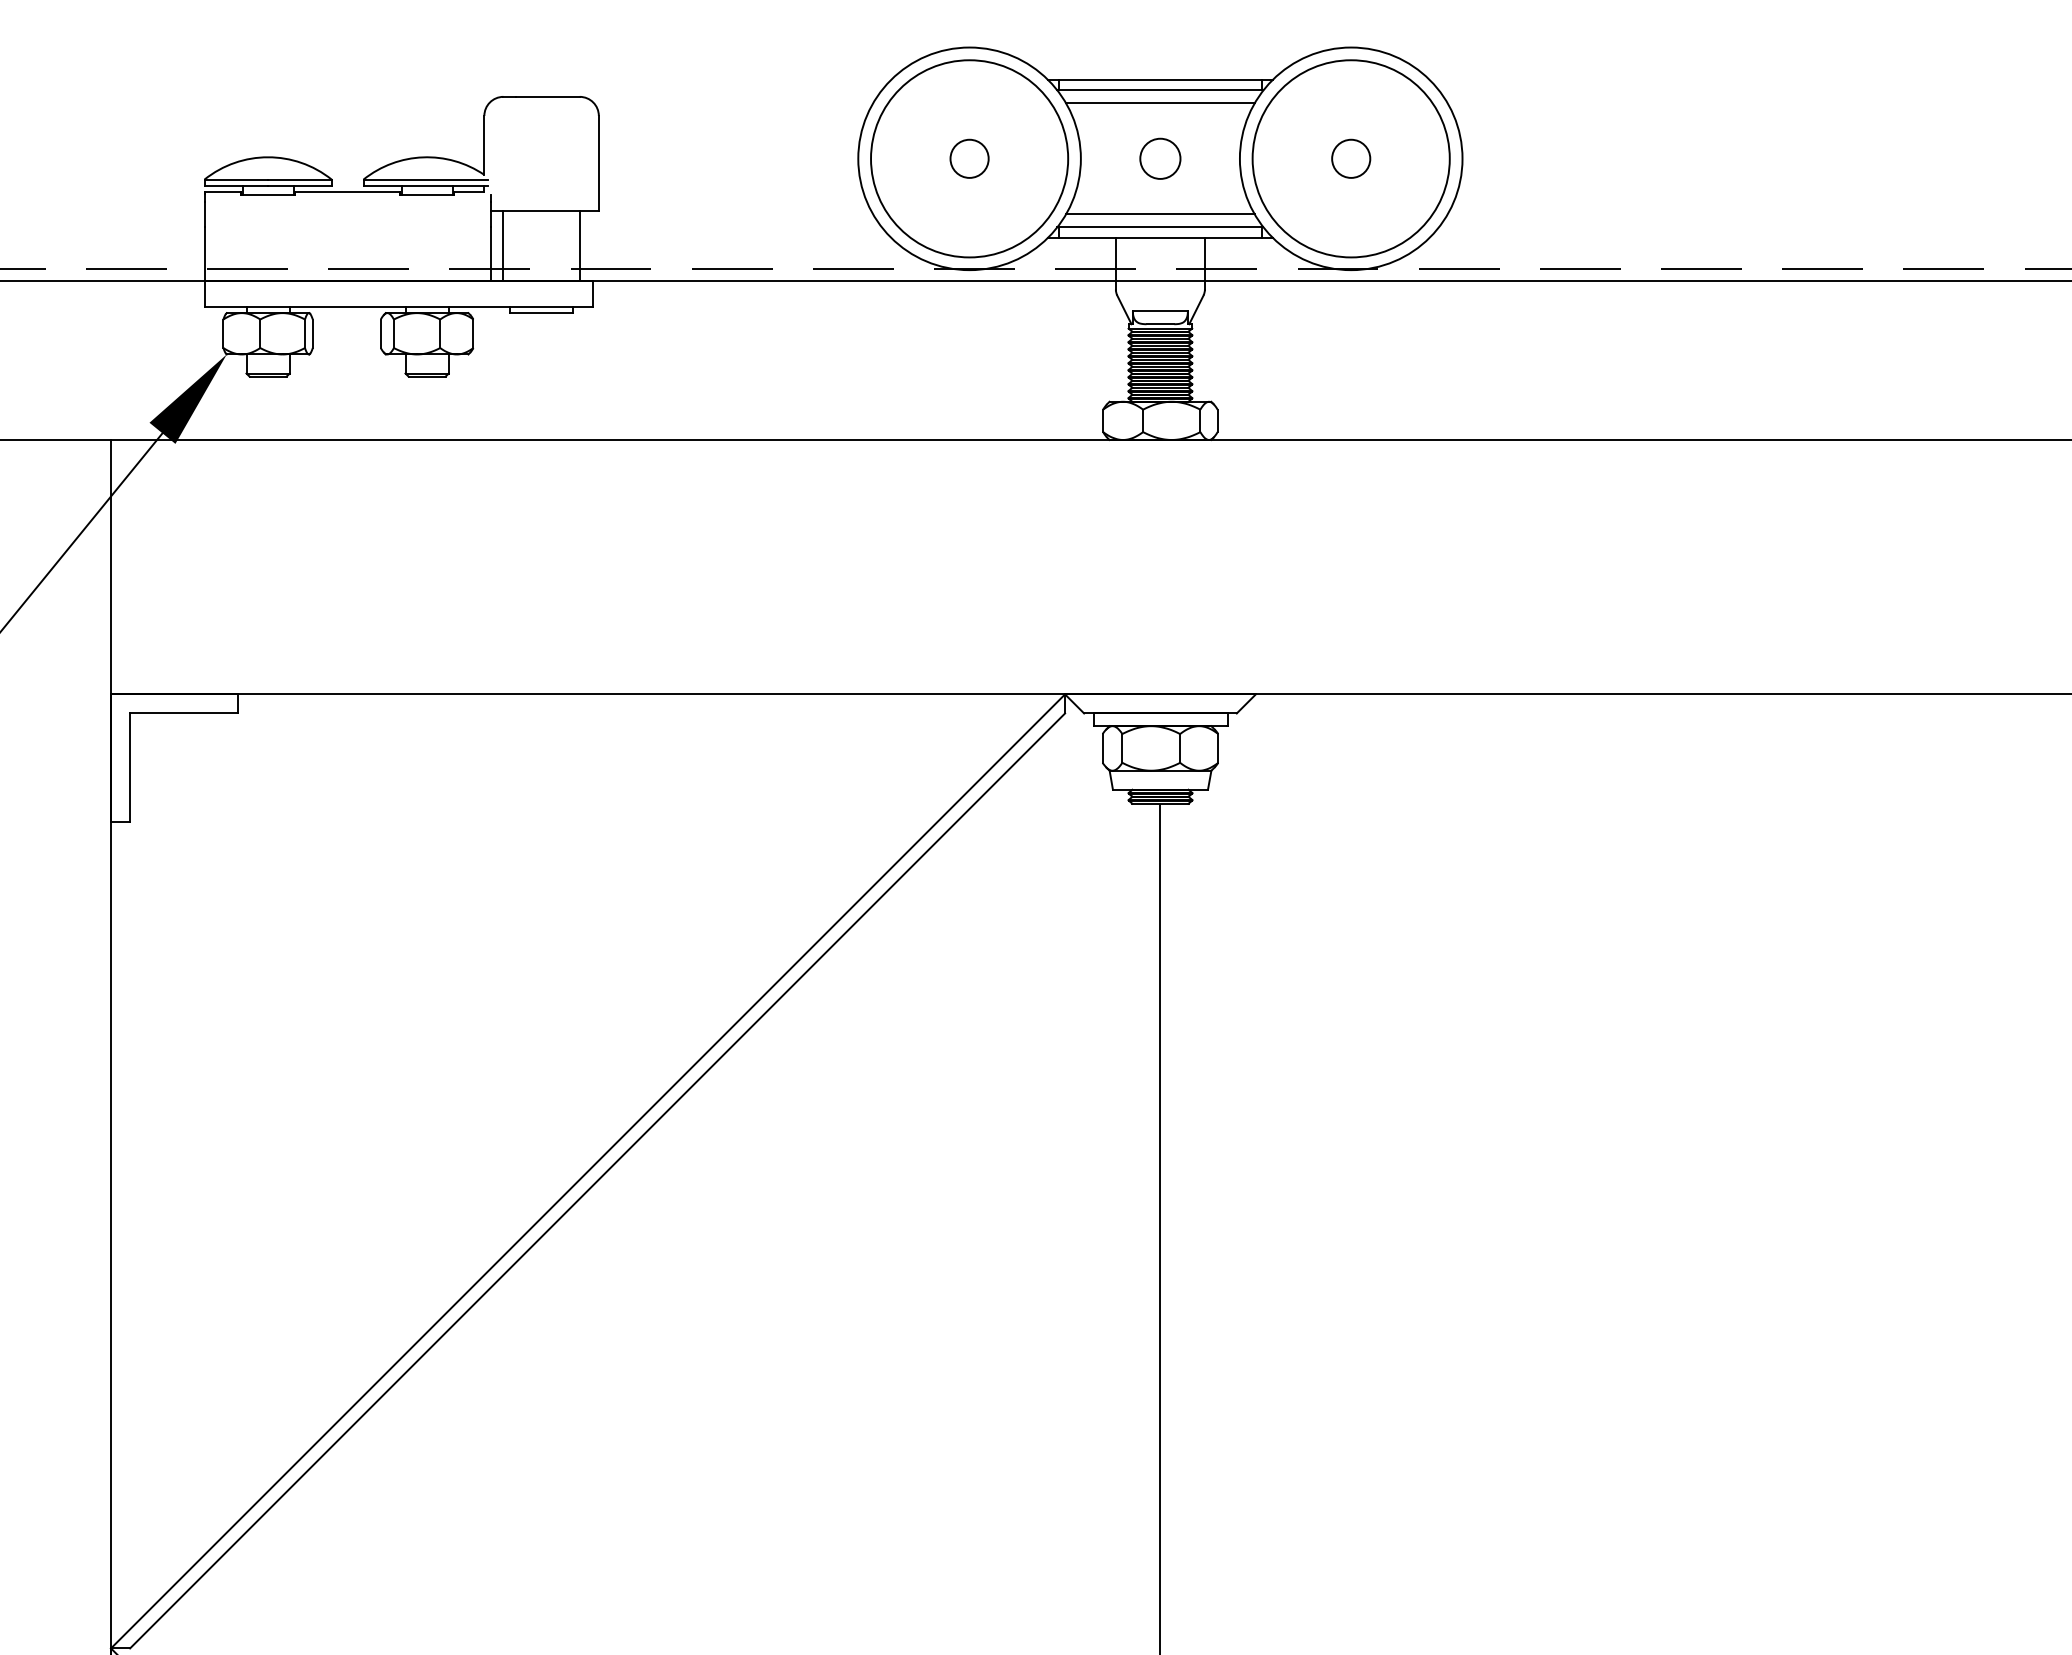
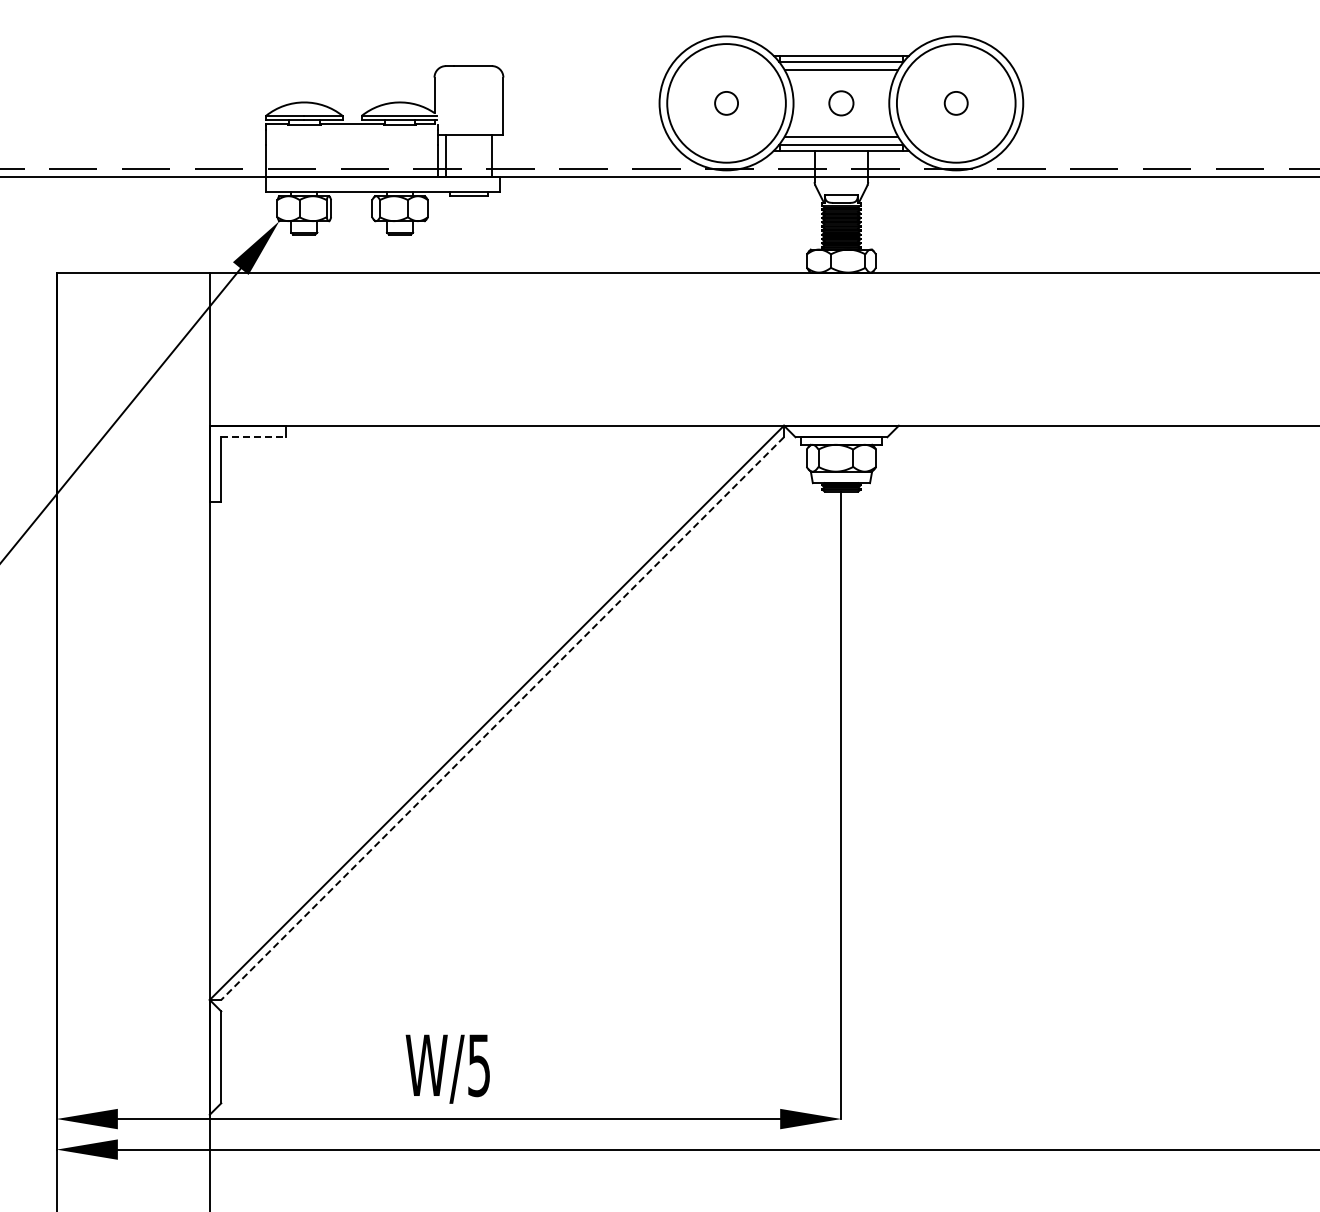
line: (183, 713) -> (253, 437), solid -> dashed
line: (597, 1180) -> (502, 718), solid -> dashed

